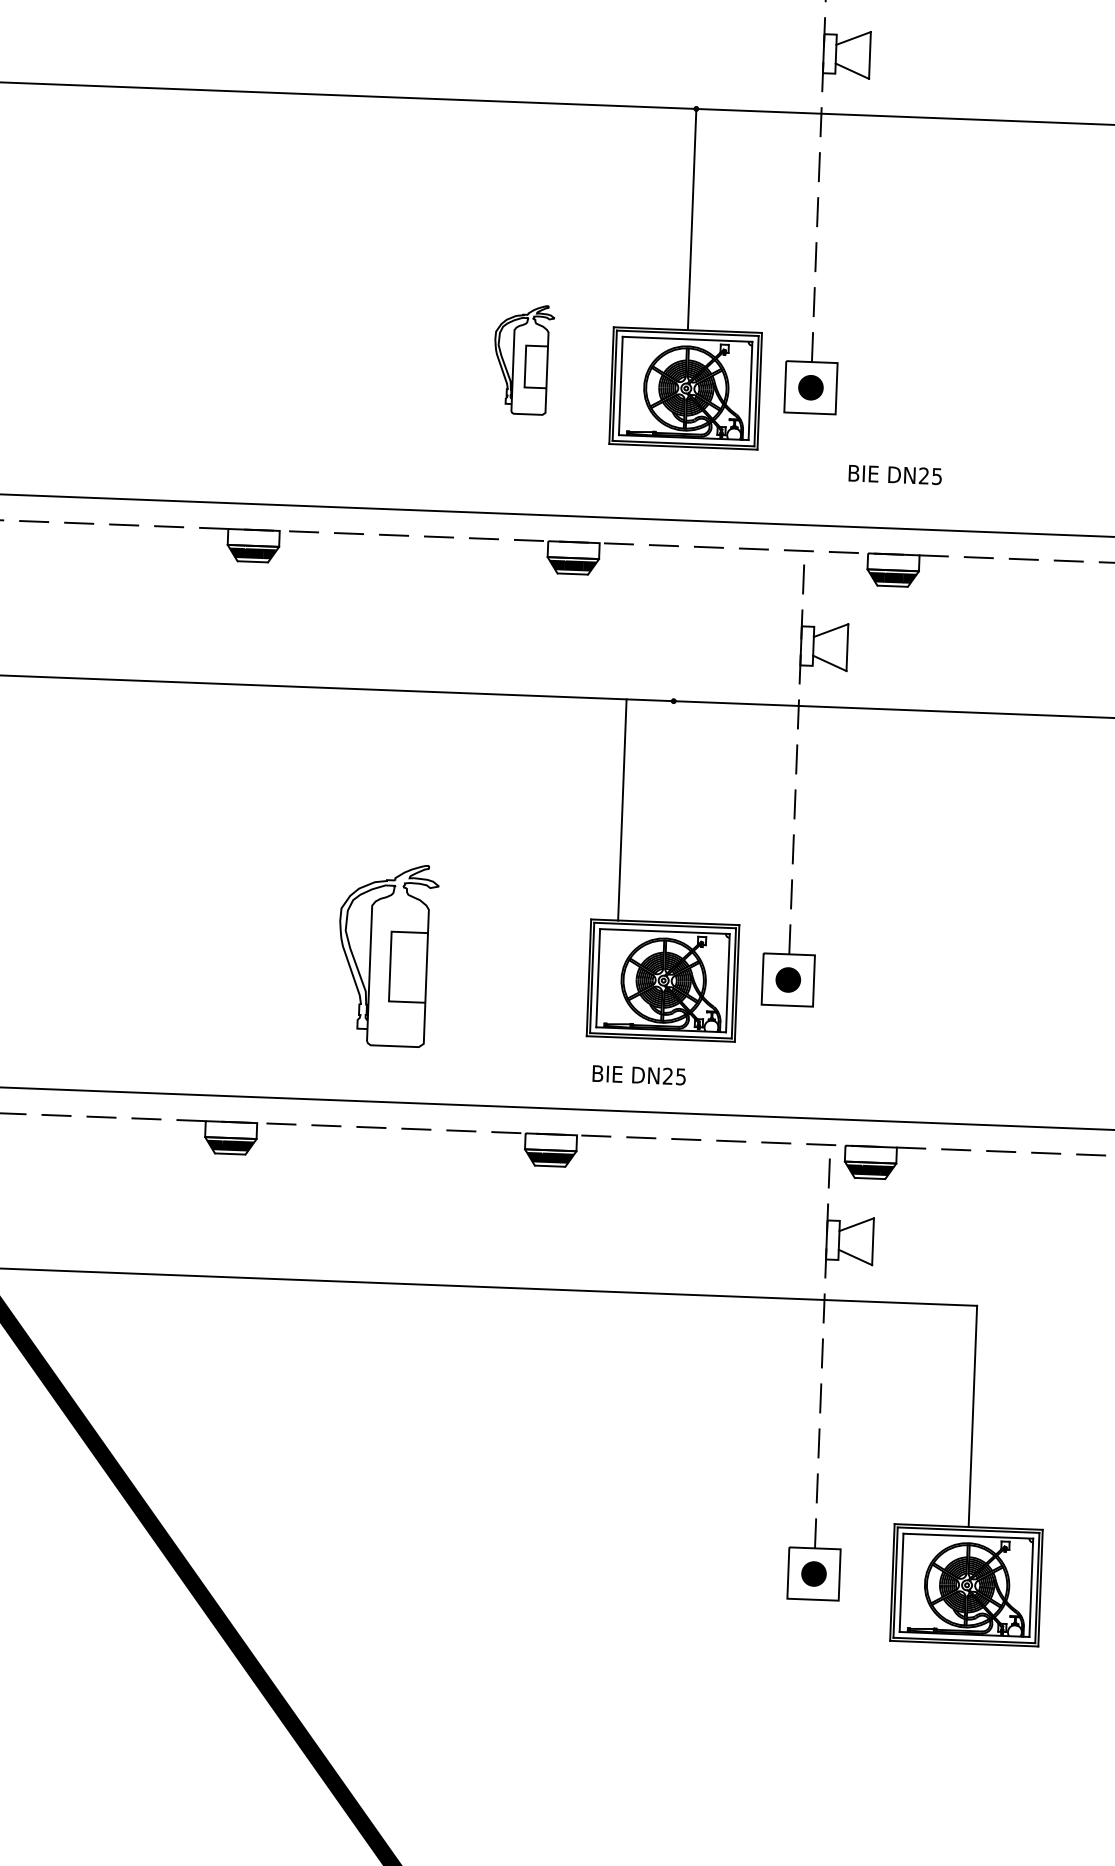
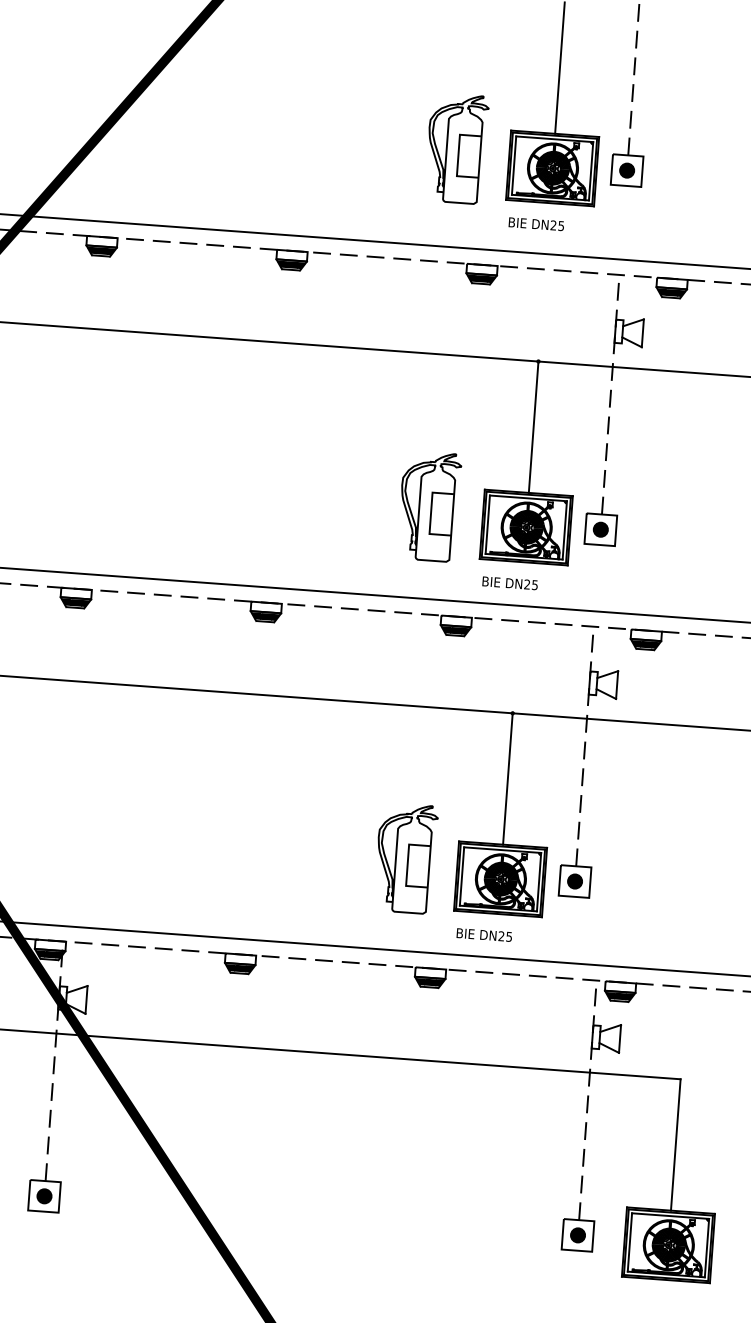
part: (525, 360) -> (431, 507), size x1.67
text: (894, 475) -> (509, 583), moved
line: (621, 809) -> (507, 778), moved
part: (389, 956) -> (407, 859), moved

